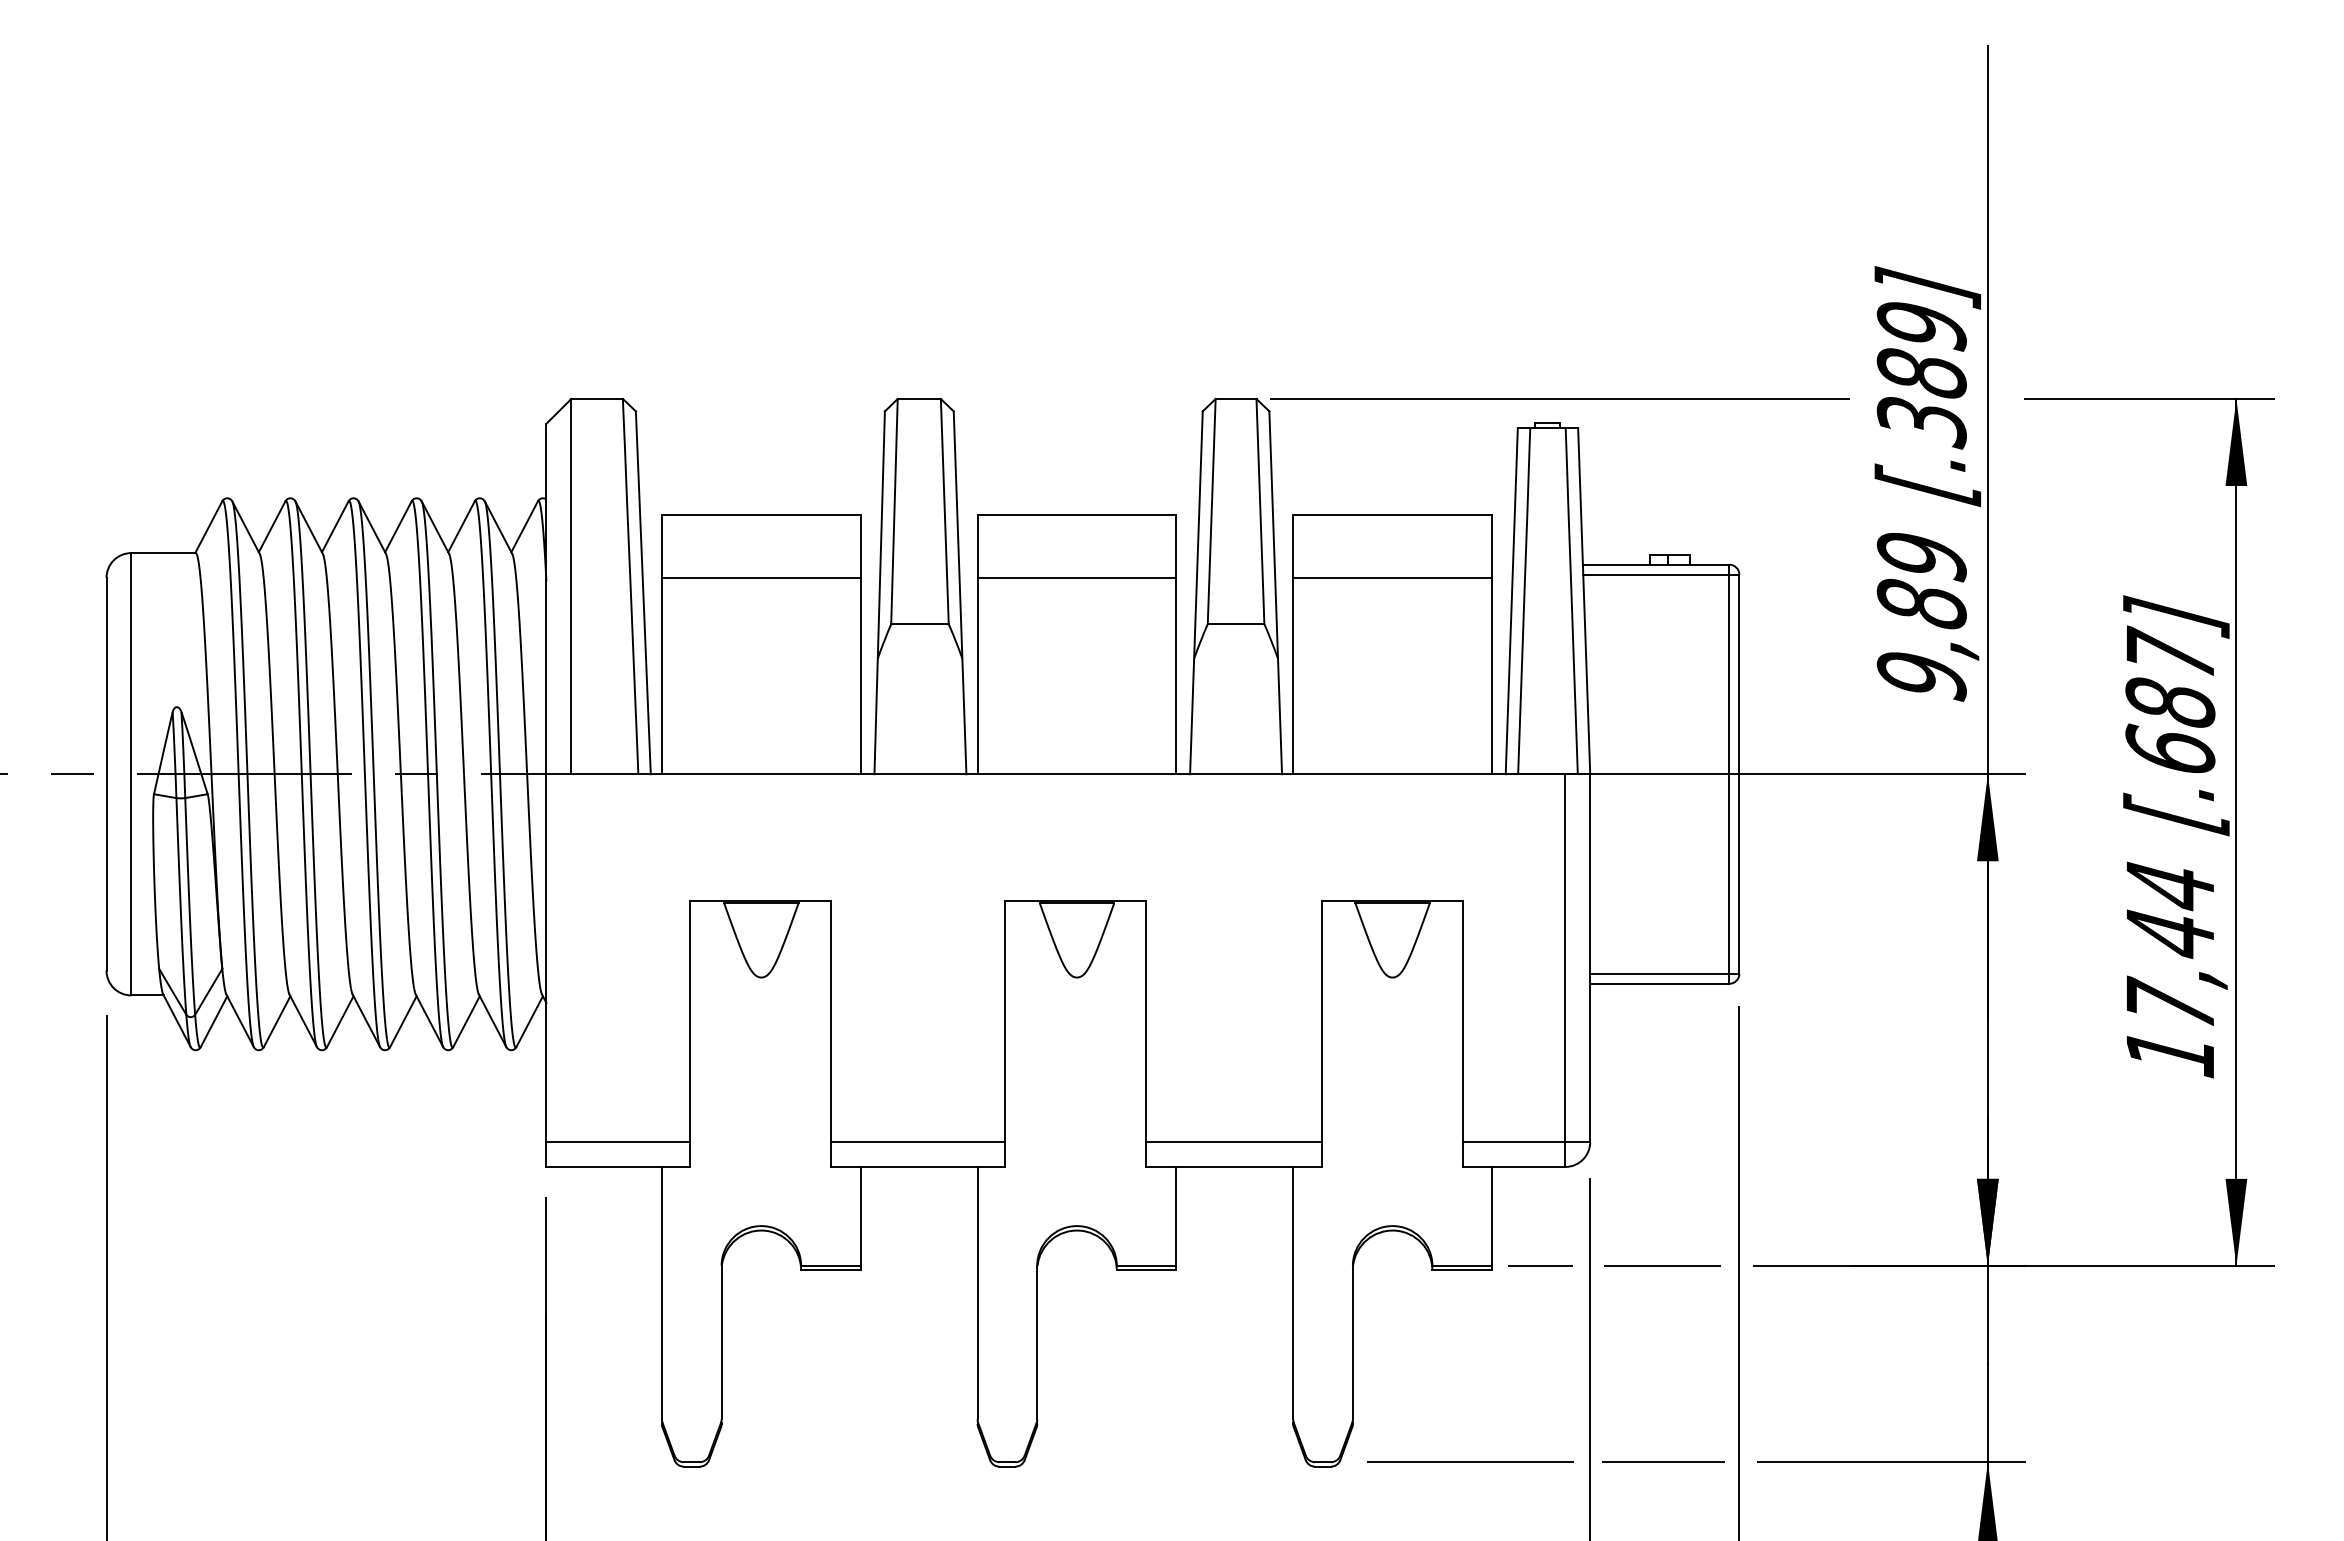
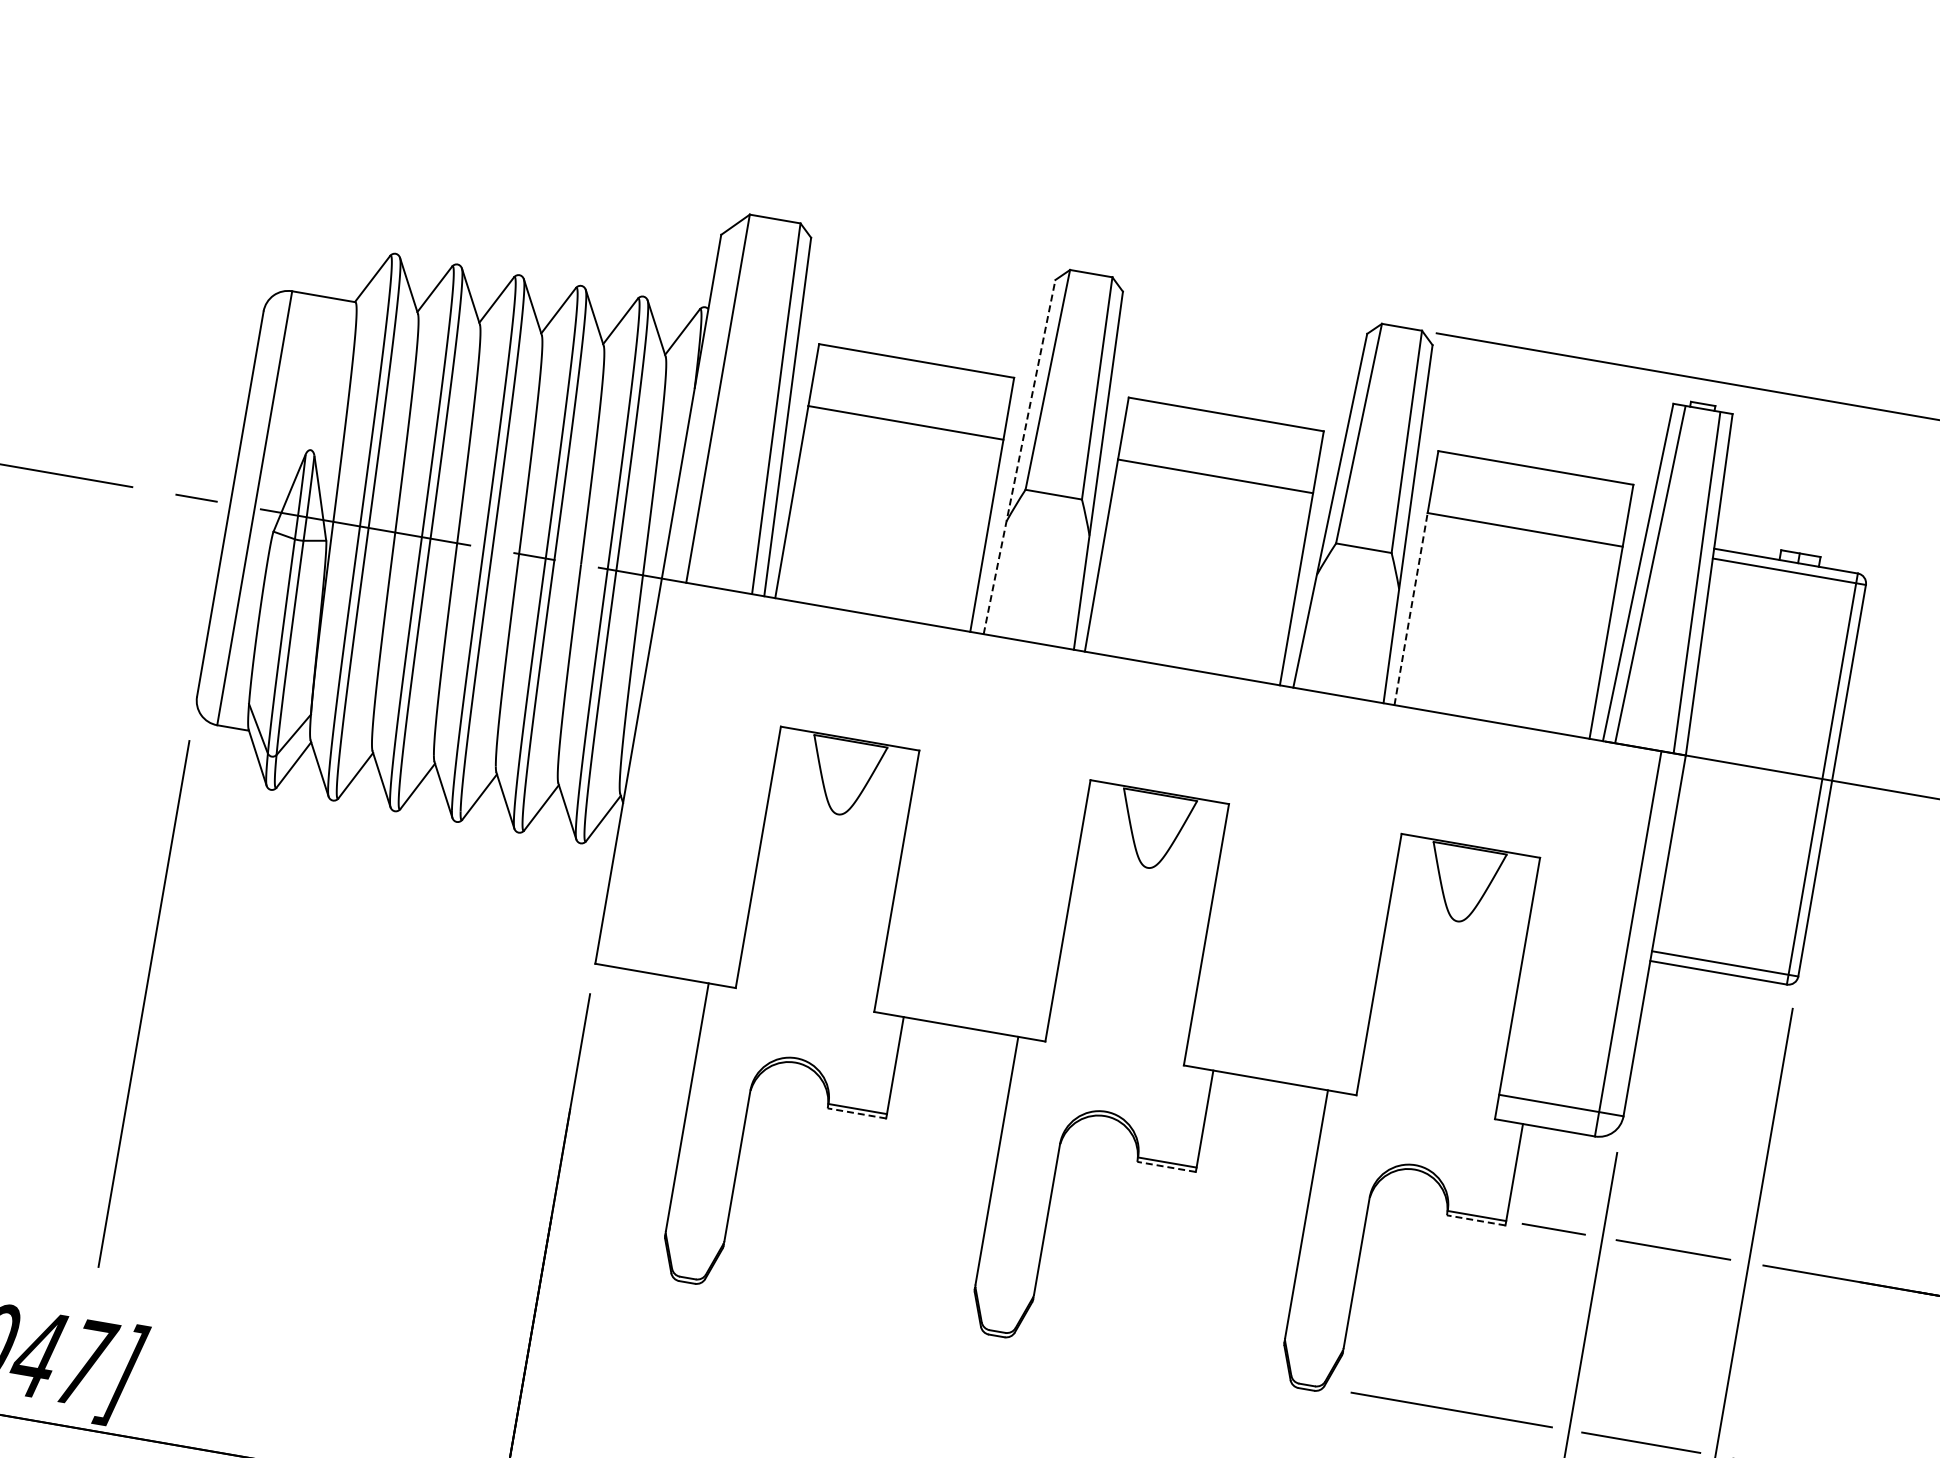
line: (879, 592) -> (1019, 456), solid -> dashed
line: (1293, 676) -> (1411, 609), solid -> dashed
line: (617, 1142) -> (669, 951), removed
line: (917, 1142) -> (963, 1002), removed
line: (1234, 1142) -> (1274, 1056), removed
line: (830, 1270) -> (856, 1113), solid -> dashed
line: (1146, 1270) -> (1166, 1167), solid -> dashed
line: (1462, 1270) -> (1476, 1220), solid -> dashed

